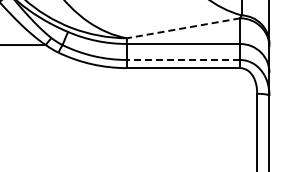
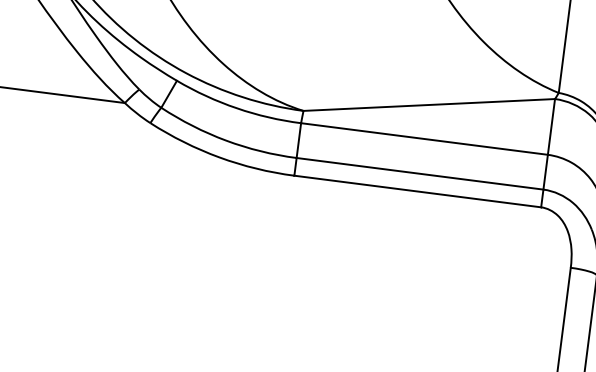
line: (183, 28) -> (428, 105), dashed -> solid
line: (183, 59) -> (420, 172), dashed -> solid

